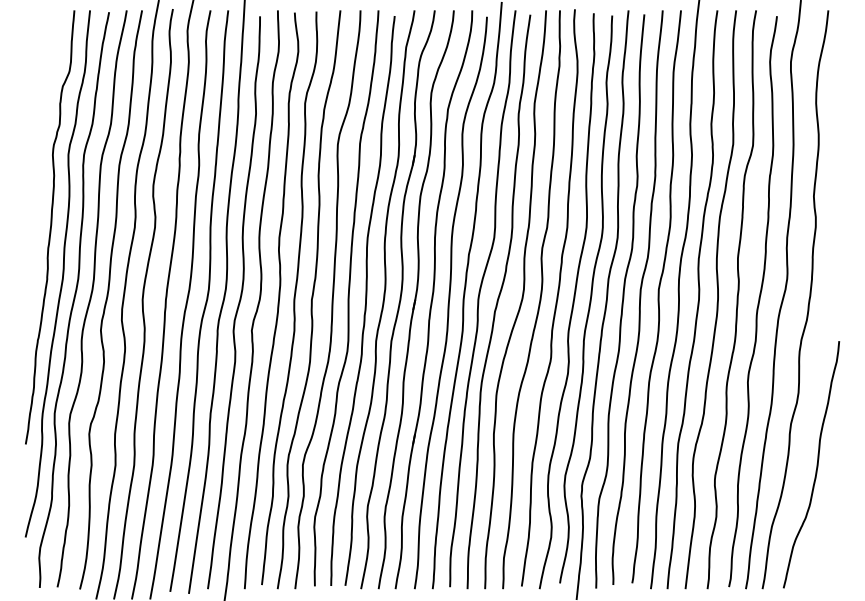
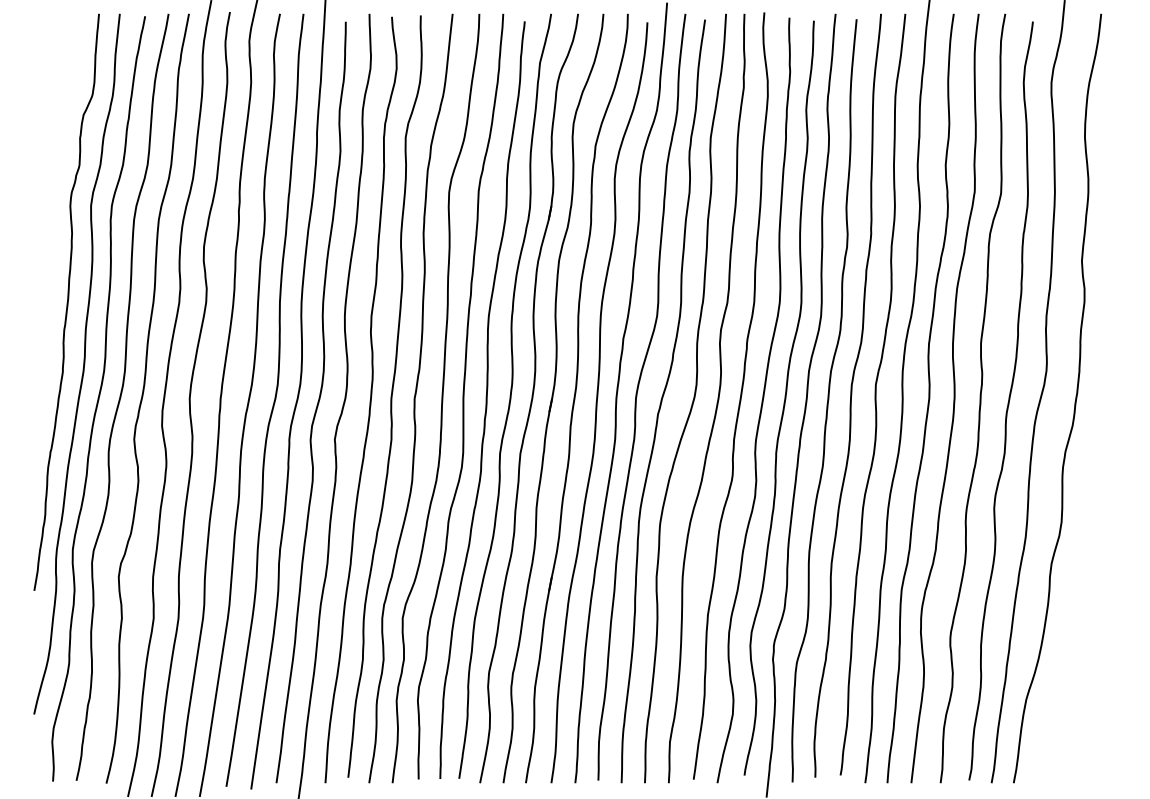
curve: (816, 466) -> (1085, 619), removed

